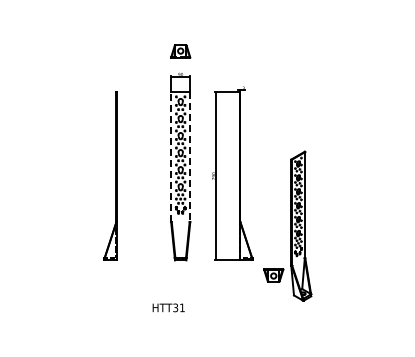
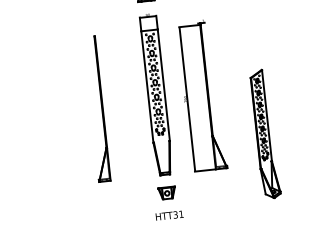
line: (171, 157) -> (147, 87), dashed -> solid
line: (190, 157) -> (164, 85), dashed -> solid
part: (273, 275) -> (167, 192), moved
text: (168, 307) -> (169, 215), moved

